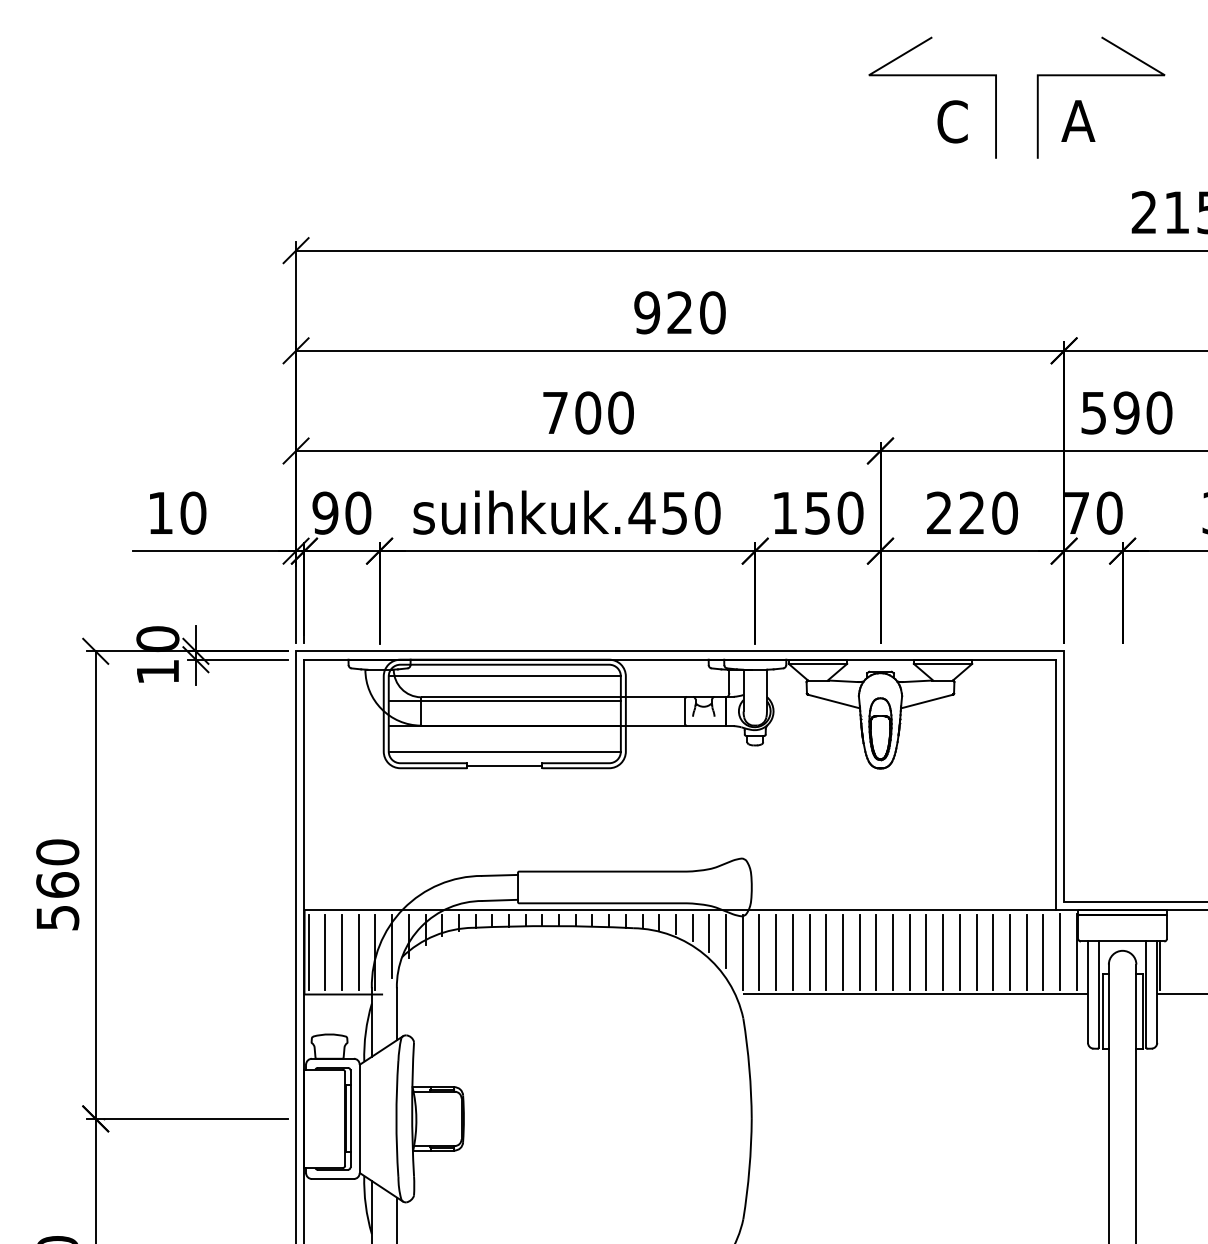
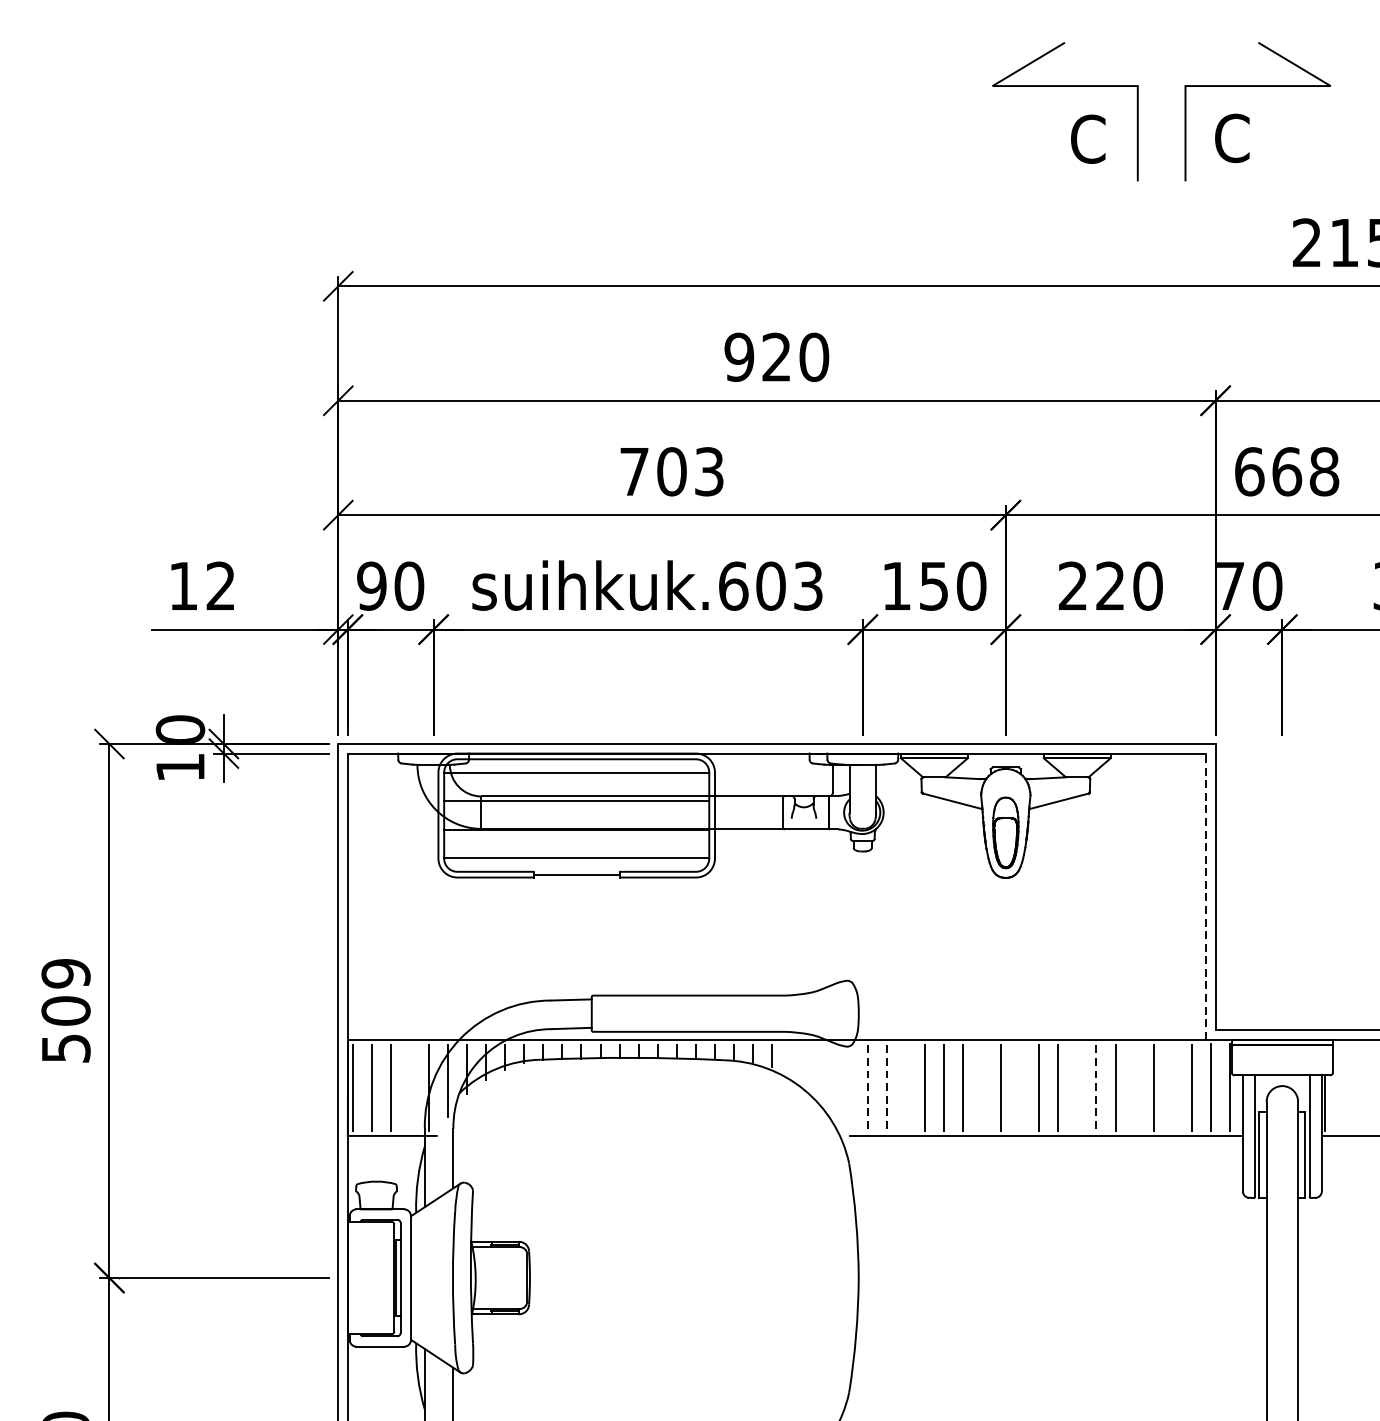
text: (1078, 120) -> (1231, 137), A -> C
text: (620, 412) -> (708, 471), 700 -> 703
text: (1126, 412) -> (1286, 471), 590 -> 668
text: (193, 512) -> (221, 585), 10 -> 12
text: (674, 512) -> (770, 585), suihkuk.450 -> suihkuk.603
line: (1055, 784) -> (1205, 896), solid -> dashed
text: (57, 868) -> (65, 992), 560 -> 509
line: (692, 928) -> (791, 1060), removed
line: (709, 933) -> (810, 1066), removed
line: (726, 941) -> (829, 1075), removed
line: (358, 952) -> (409, 1087), removed
line: (742, 952) -> (848, 1087), removed
line: (759, 952) -> (867, 1087), solid -> dashed
line: (776, 952) -> (887, 1087), solid -> dashed
line: (792, 952) -> (905, 1087), removed
line: (859, 952) -> (981, 1087), removed
line: (893, 952) -> (1020, 1087), removed
line: (943, 952) -> (1077, 1087), removed
line: (959, 952) -> (1096, 1087), solid -> dashed
line: (993, 952) -> (1134, 1087), removed
line: (1026, 952) -> (1172, 1087), removed

